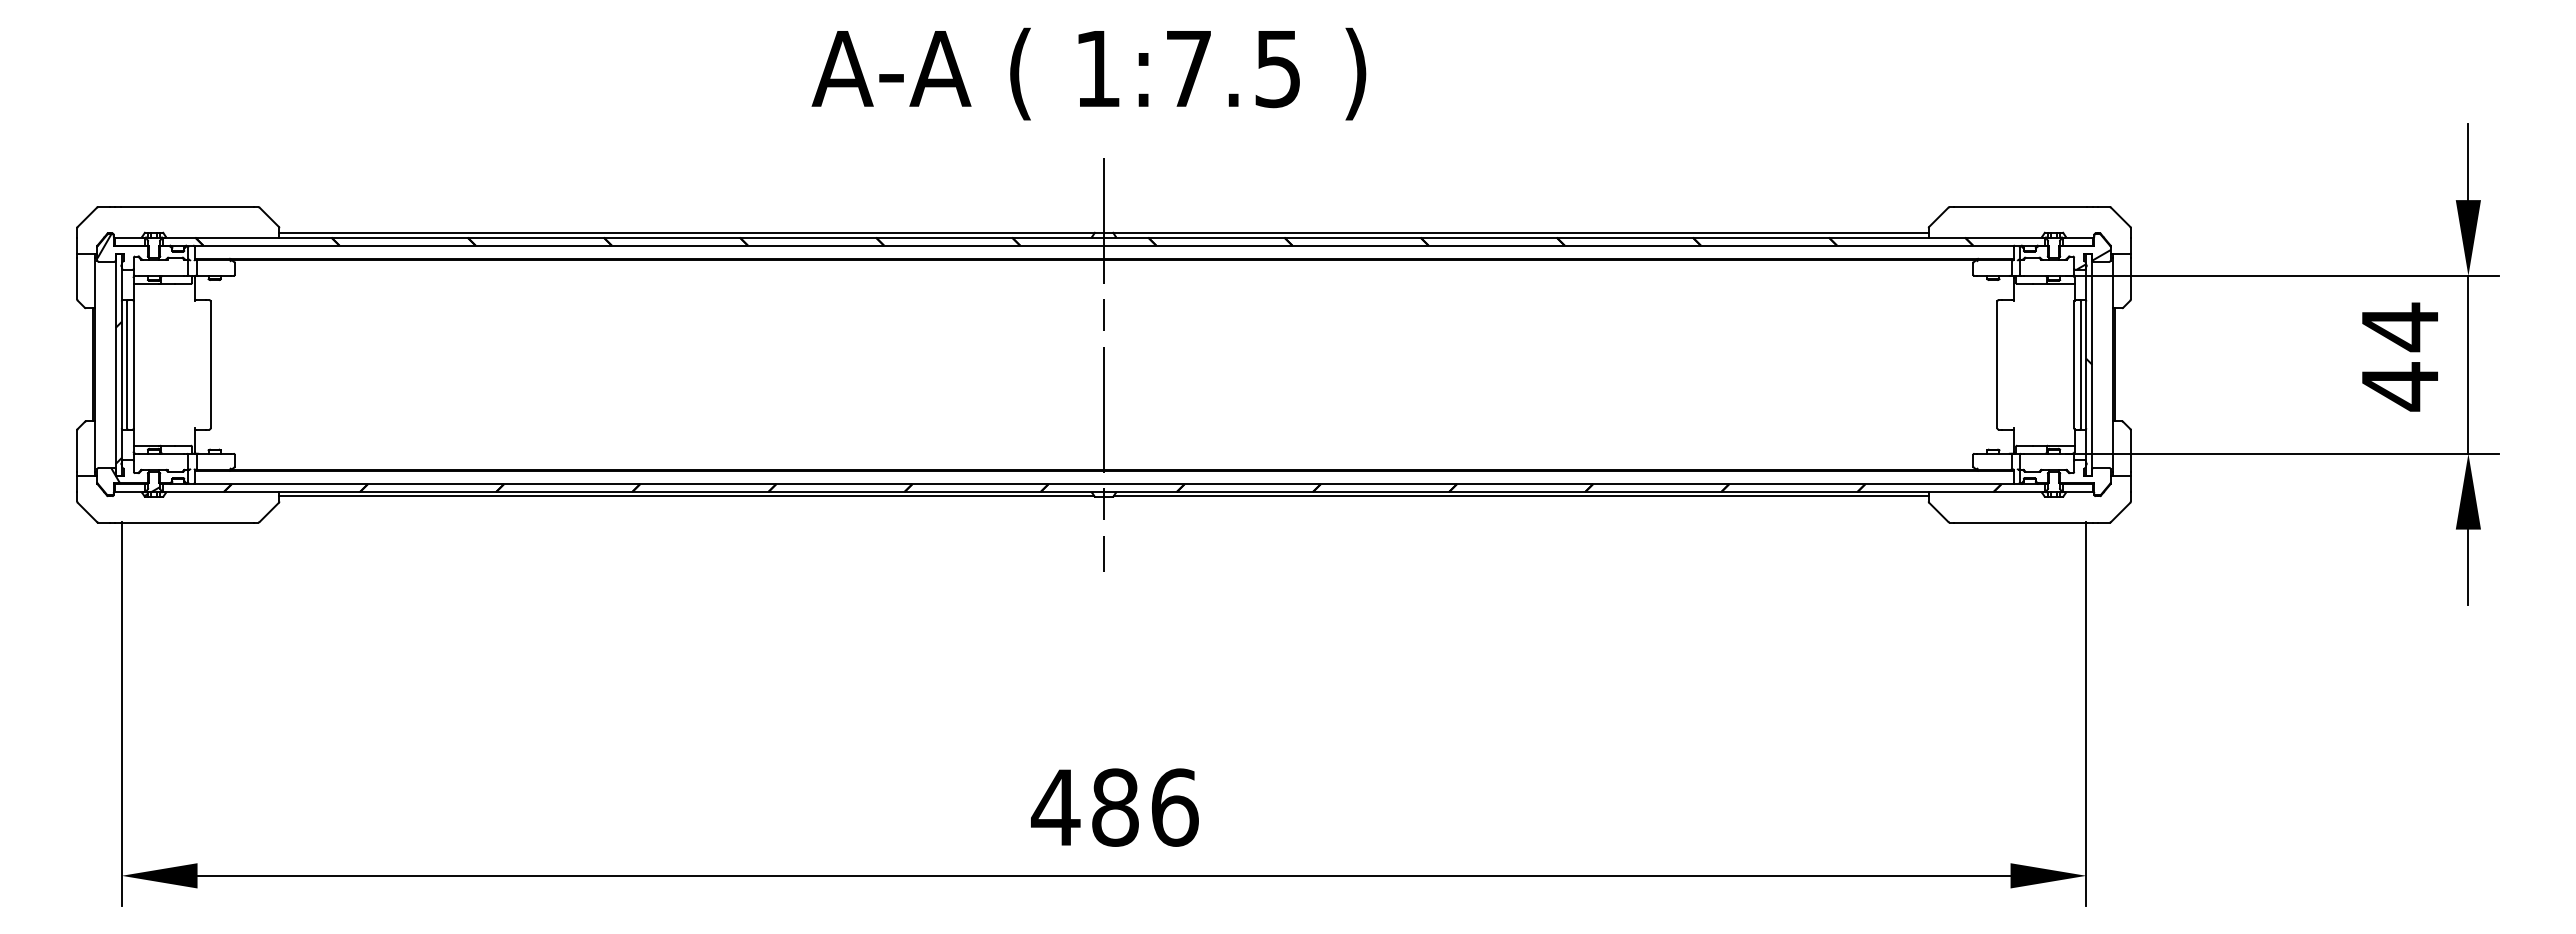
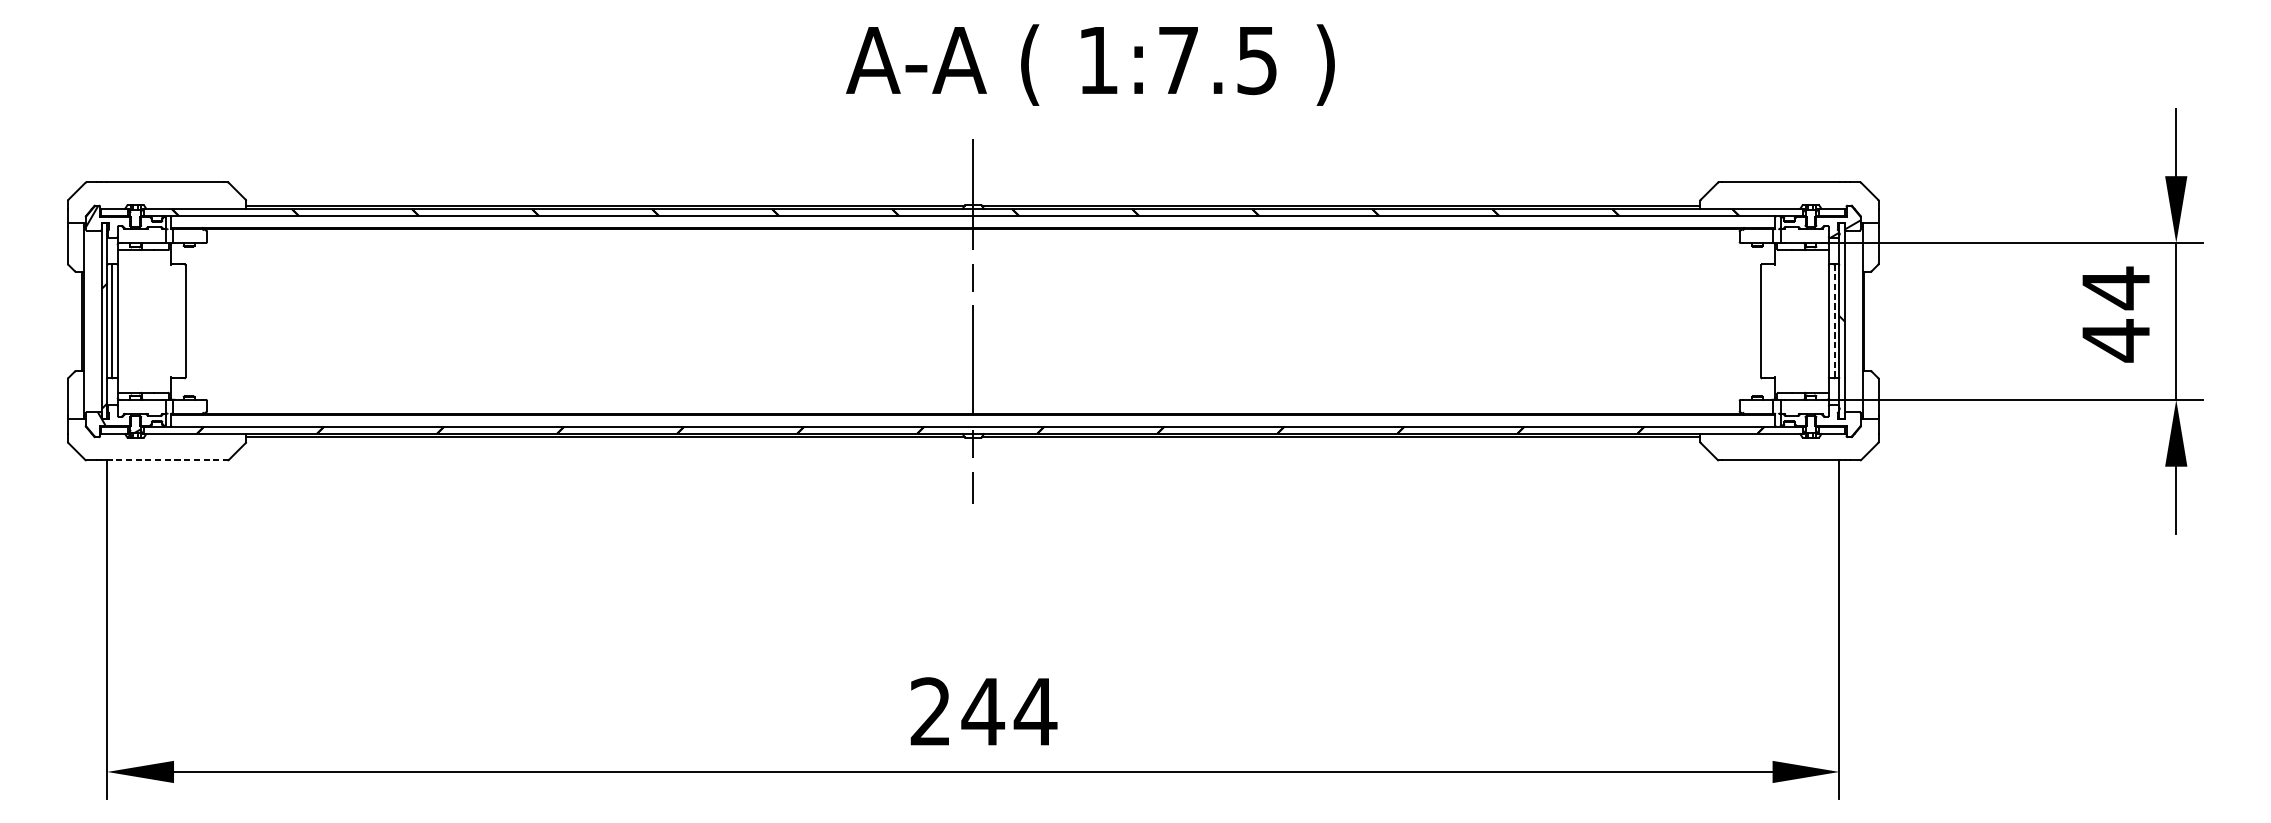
text: (1088, 73) -> (1090, 64), moved
line: (2081, 364) -> (1835, 321), solid -> dashed
line: (187, 522) -> (165, 460), solid -> dashed
text: (1114, 807) -> (982, 711), 486 -> 244

